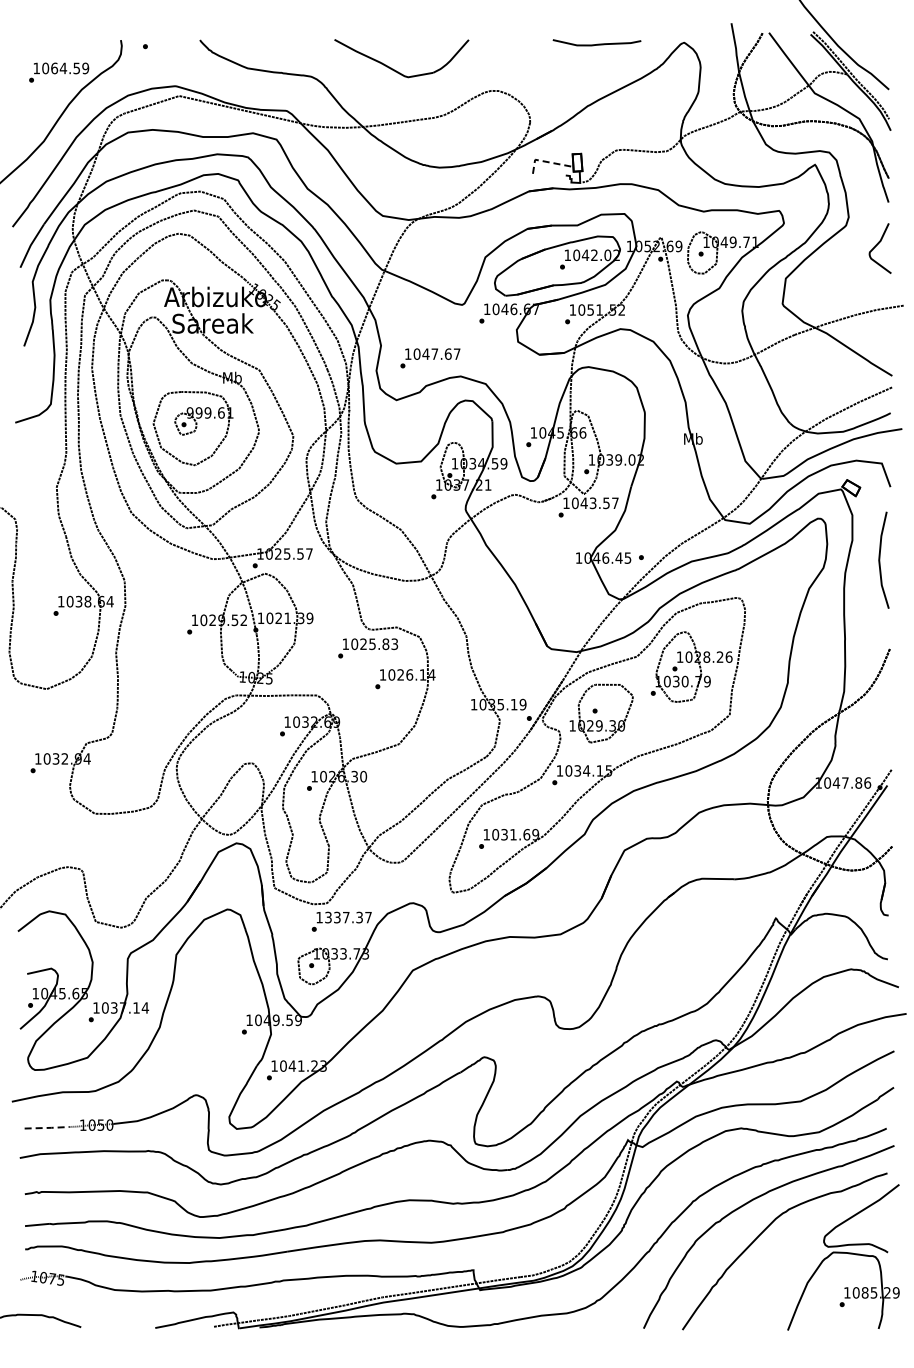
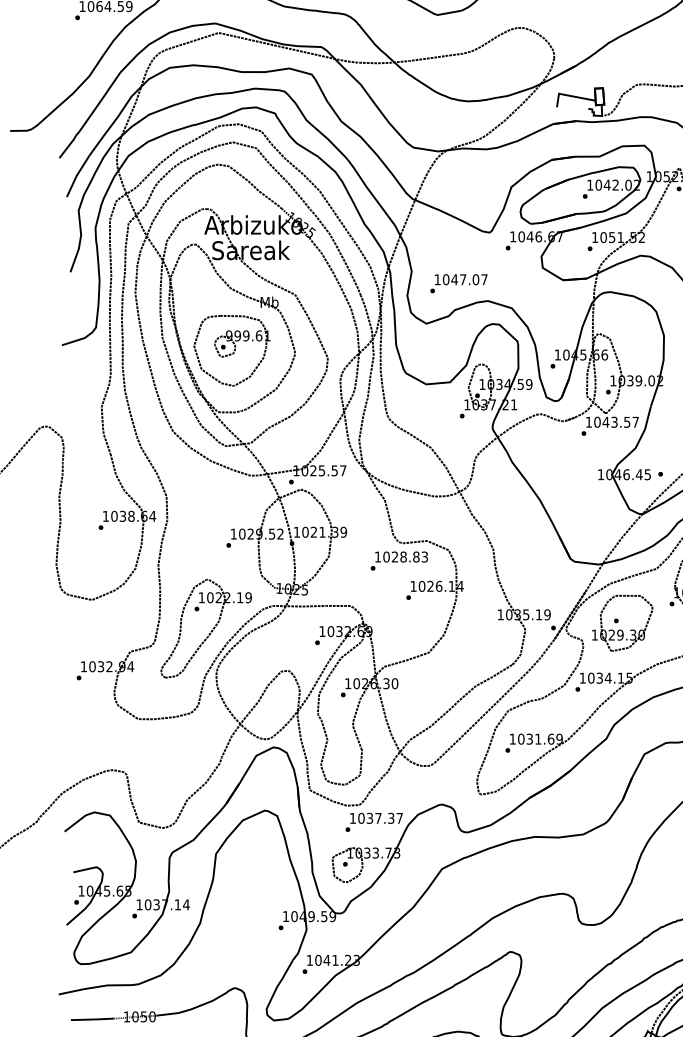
line: (546, 161) -> (569, 95), dashed -> solid
text: (448, 353) -> (476, 279), 1047.67 -> 1047.07
text: (372, 643) -> (403, 556), 1025.83 -> 1028.83
part: (165, 719) -> (205, 629), added
text: (328, 917) -> (361, 818), 1337.37 -> 1037.37
line: (48, 1127) -> (93, 1019), dashed -> solid

